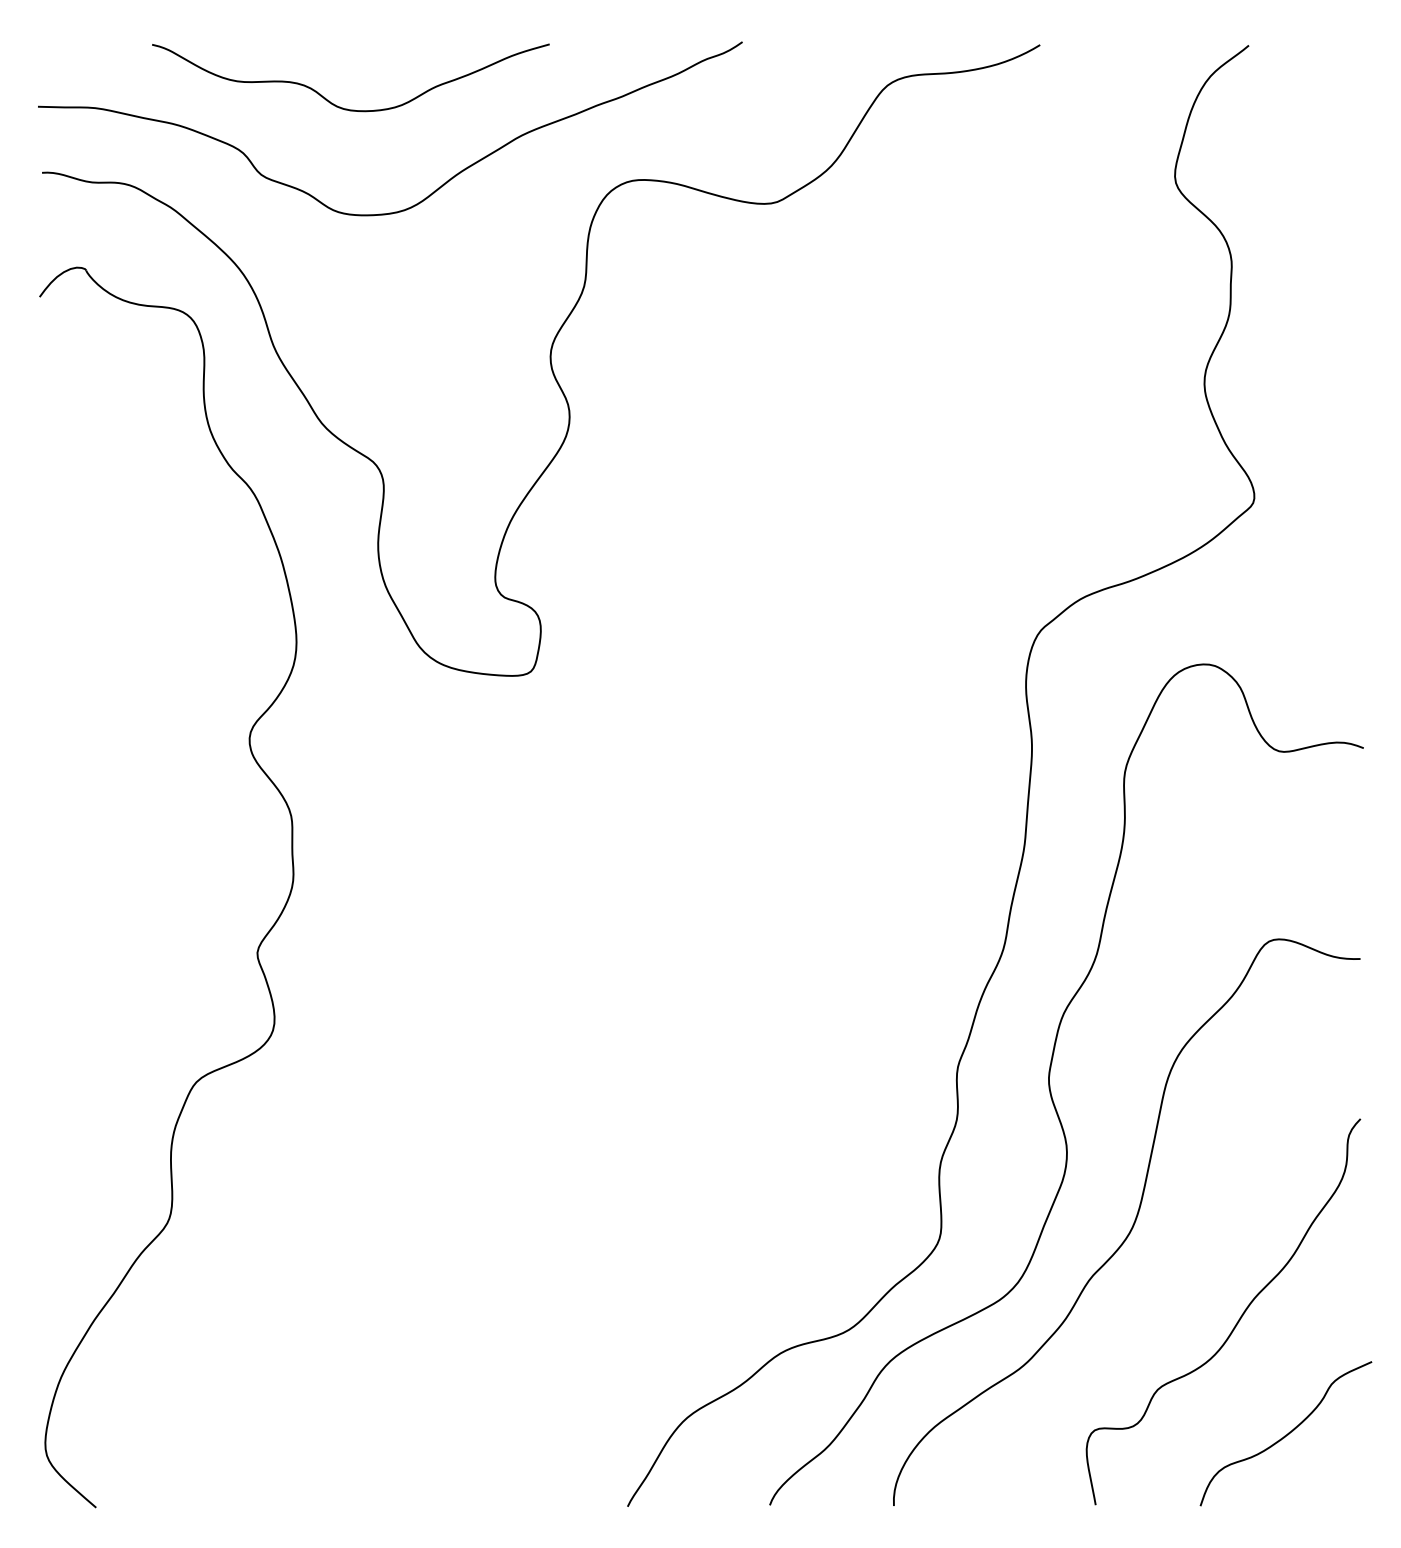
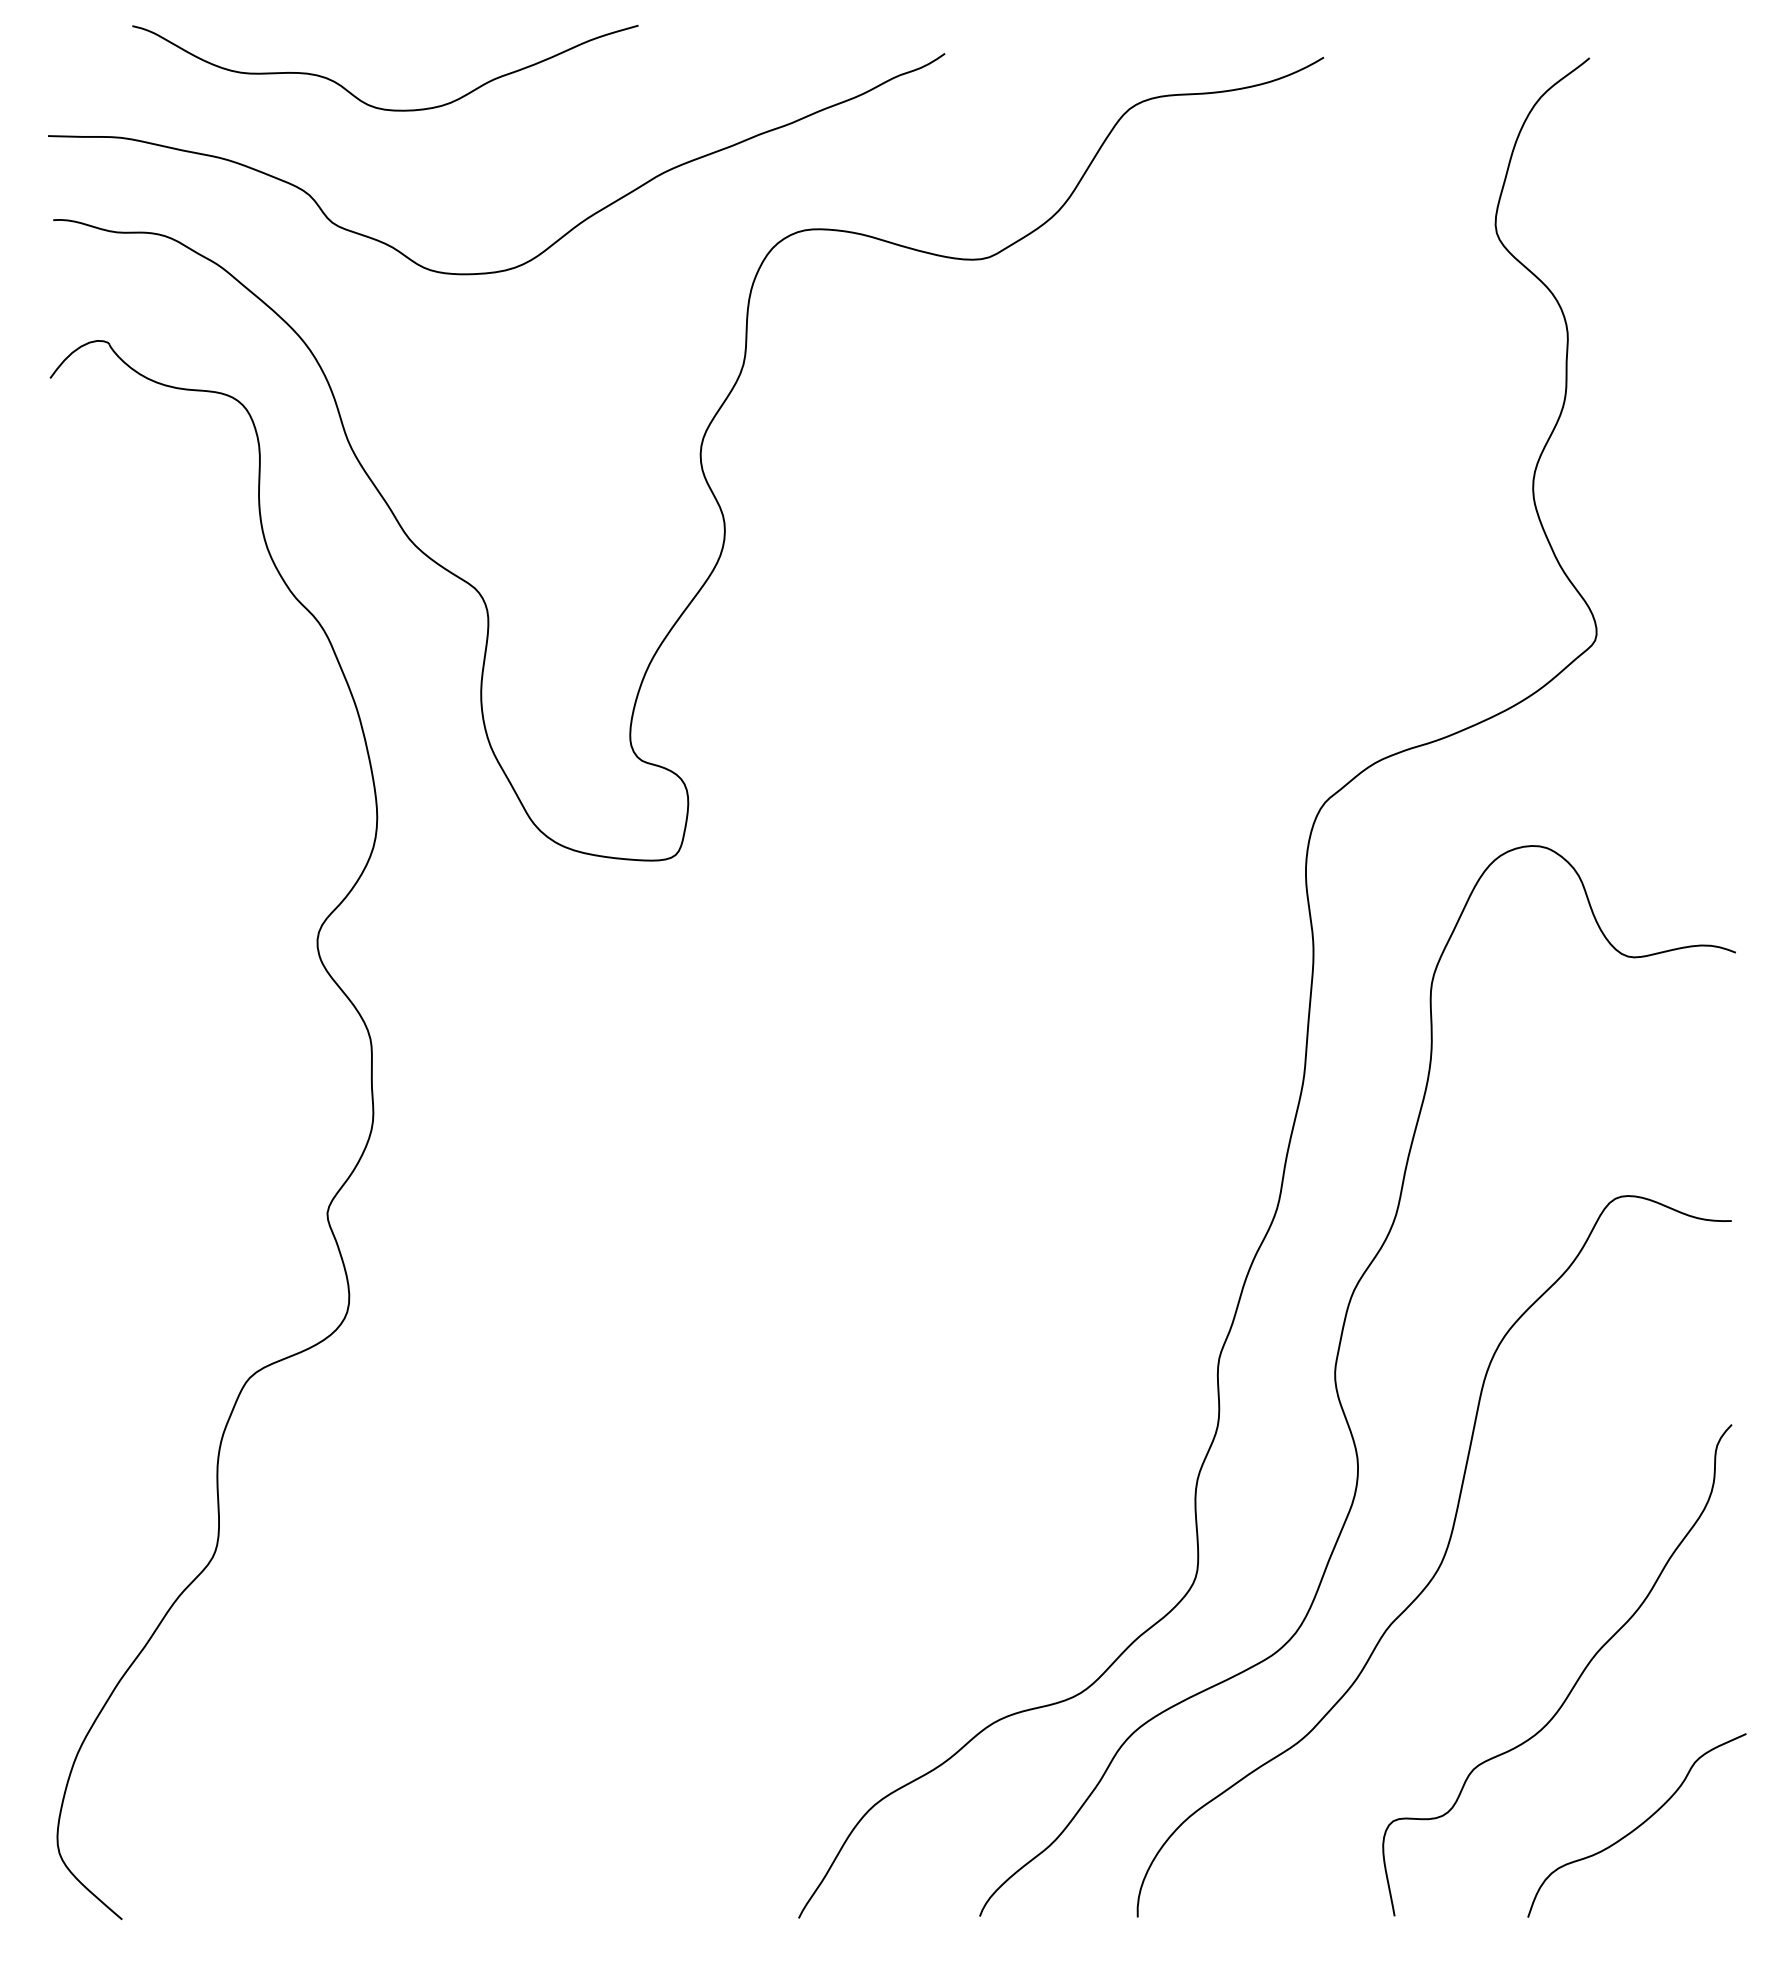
curve: (341, 107) -> (373, 105), moved

